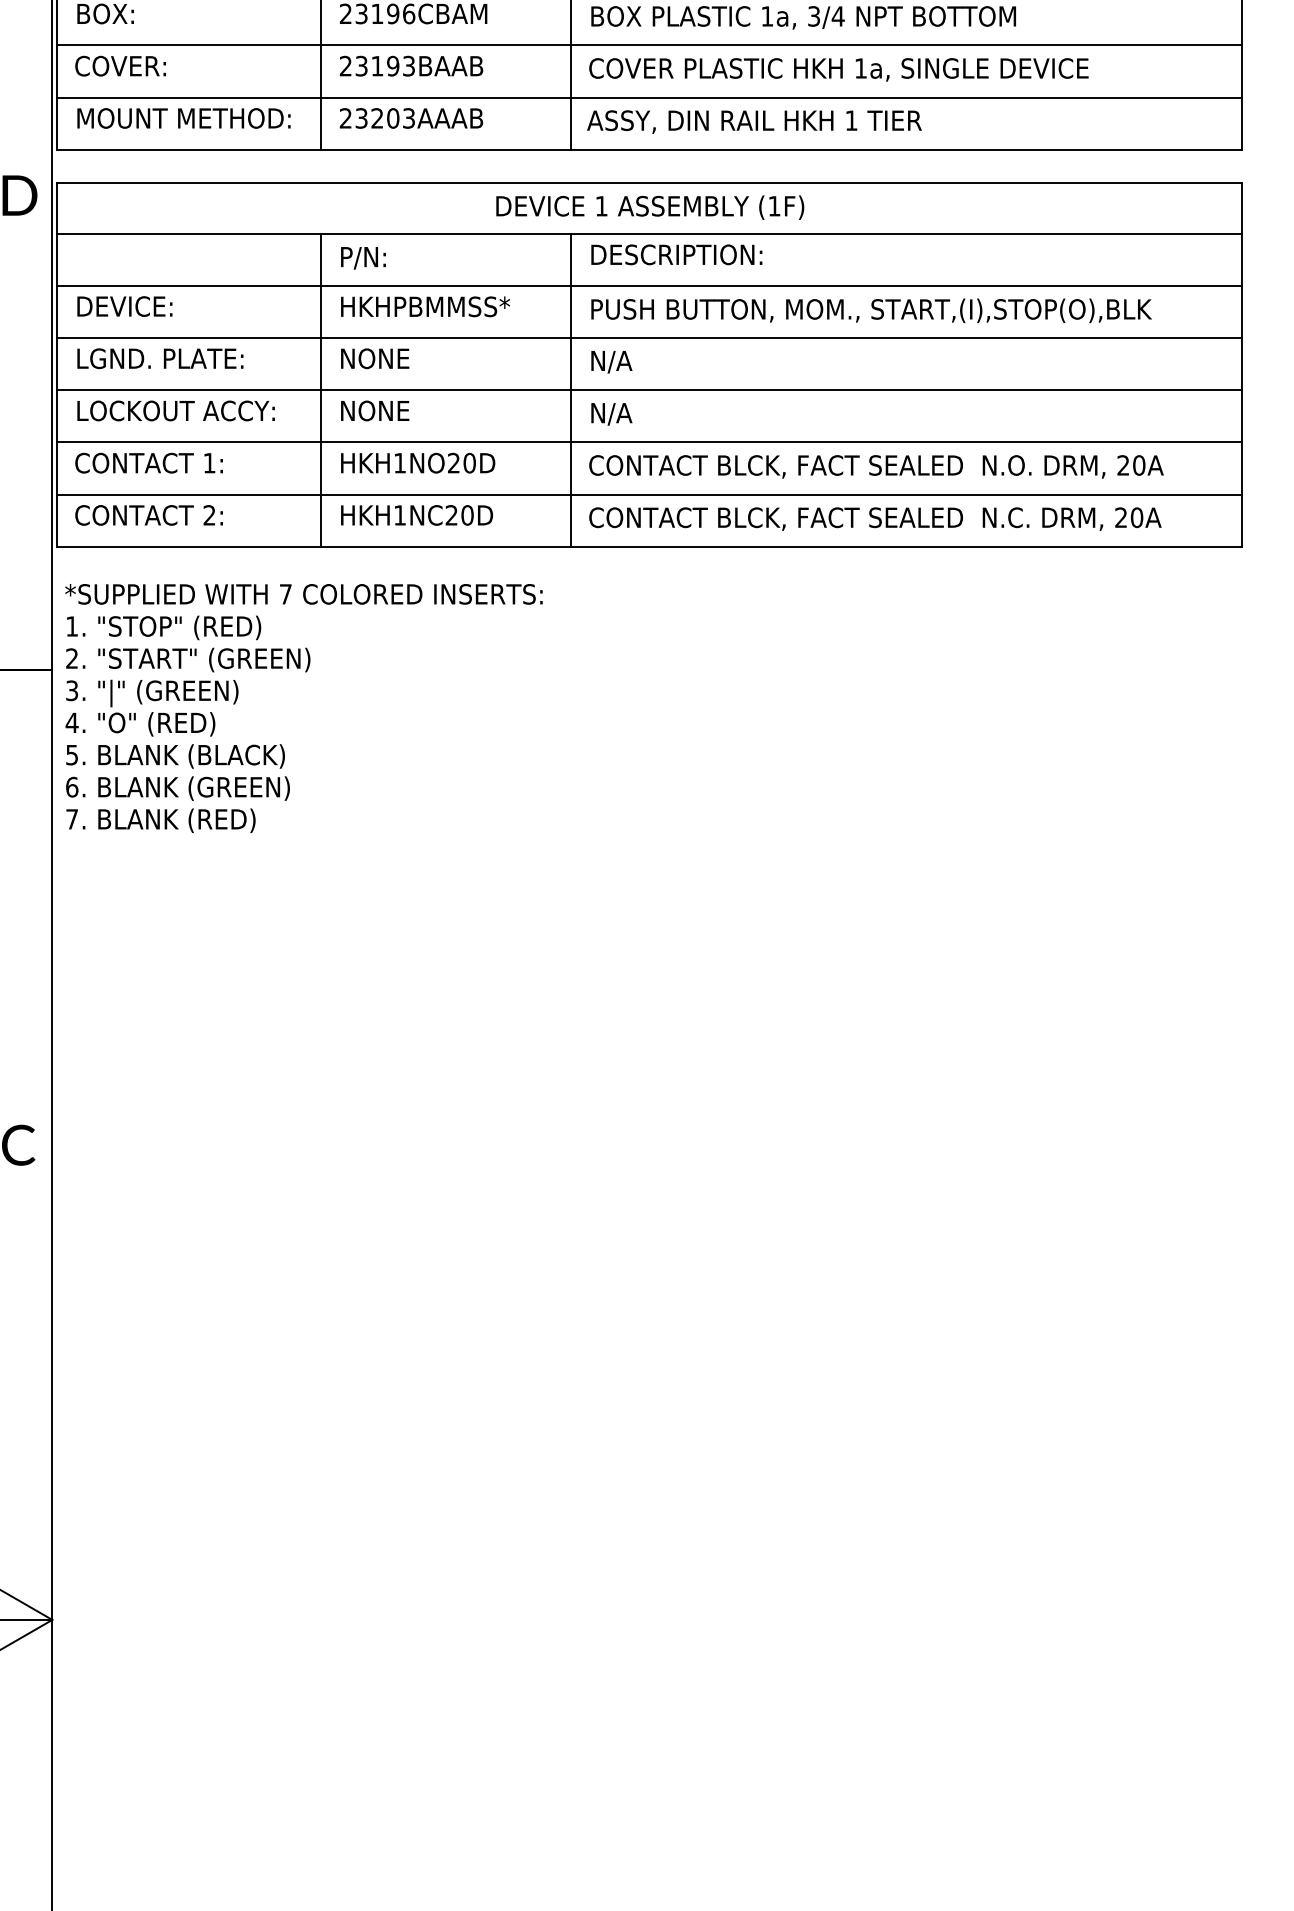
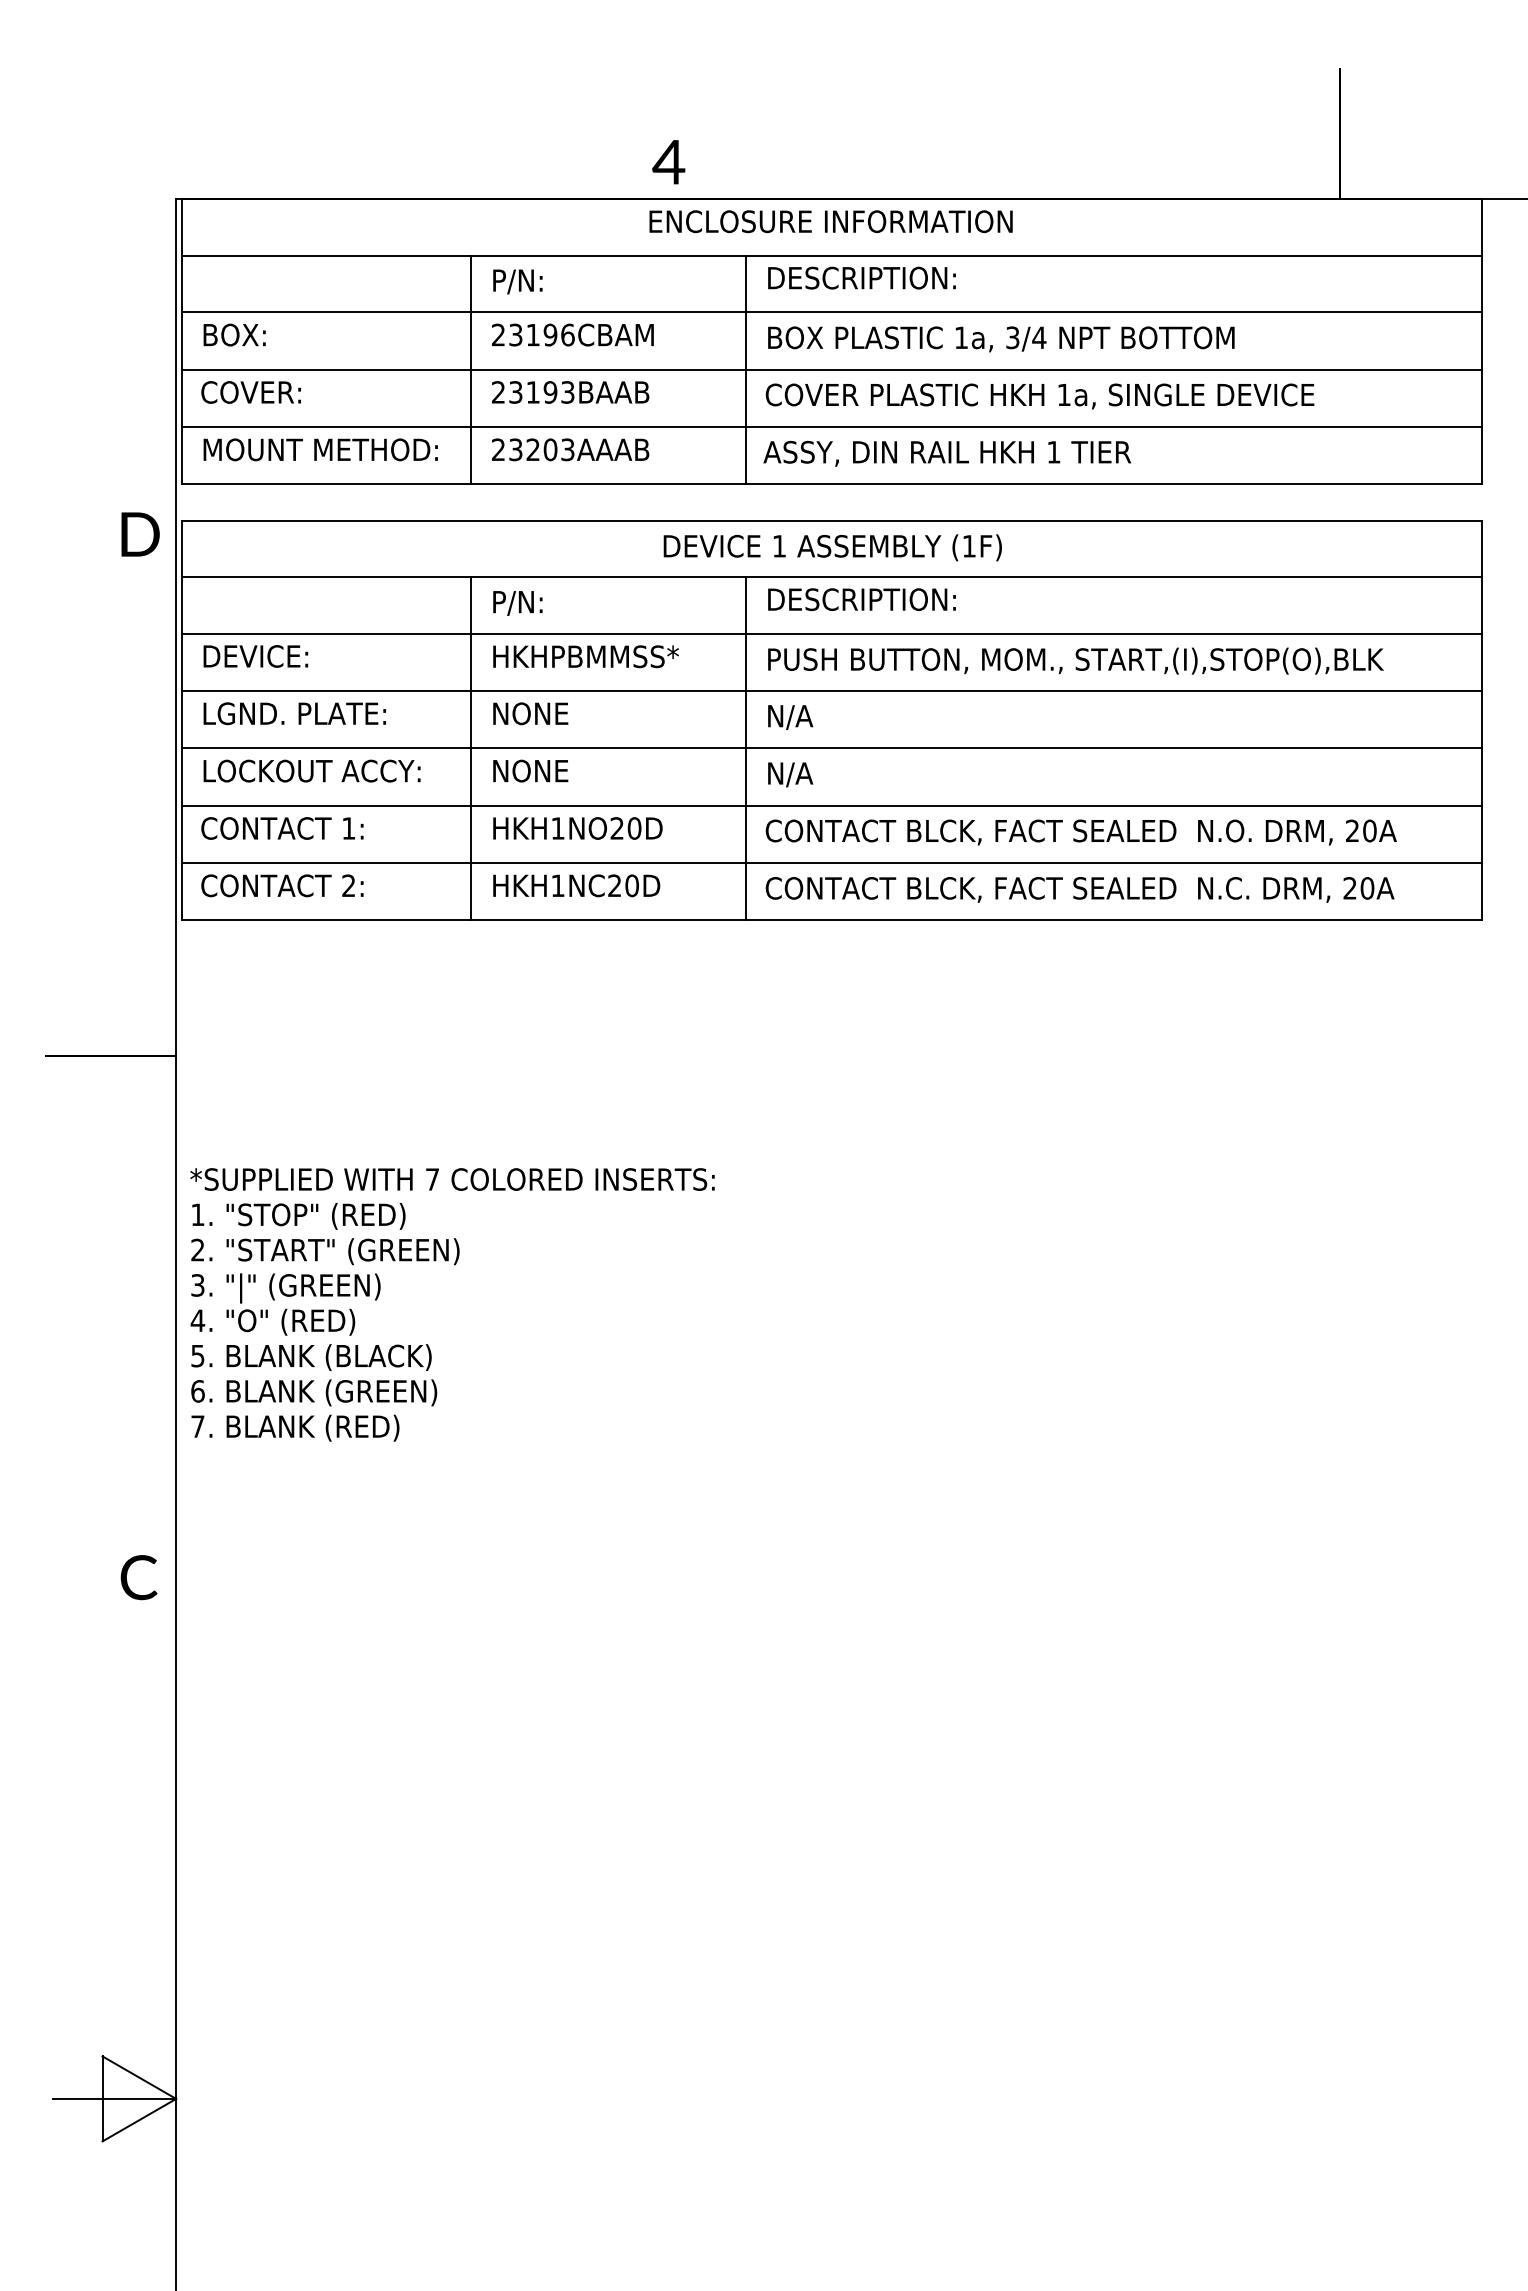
text: (303, 708) -> (452, 1304), moved

